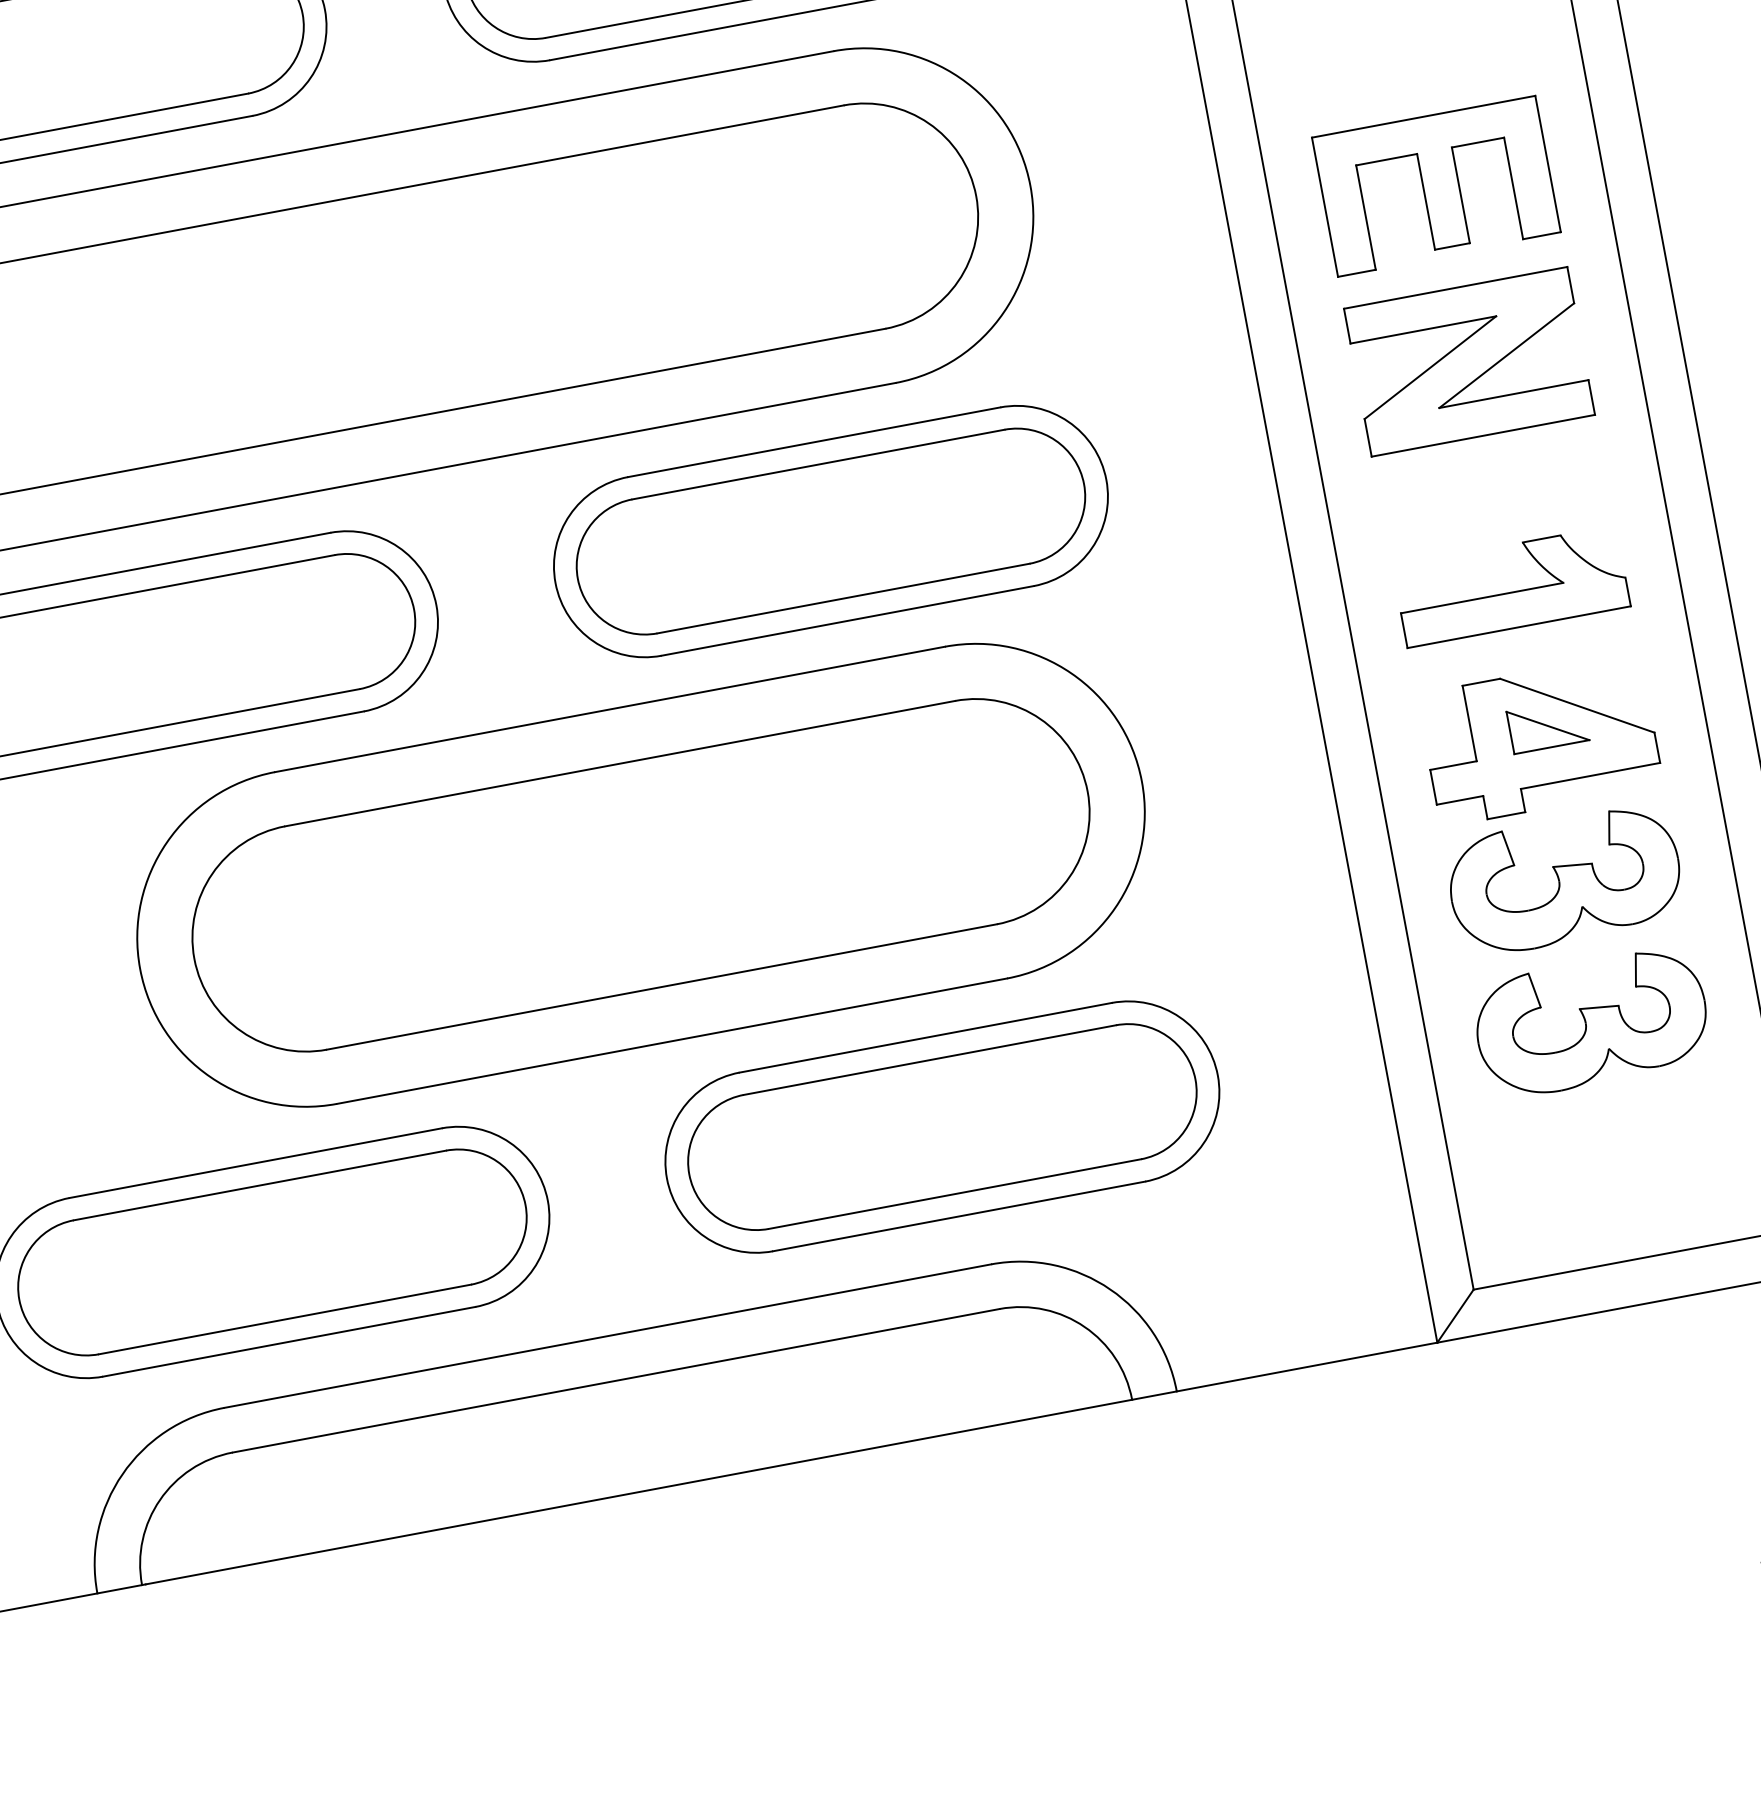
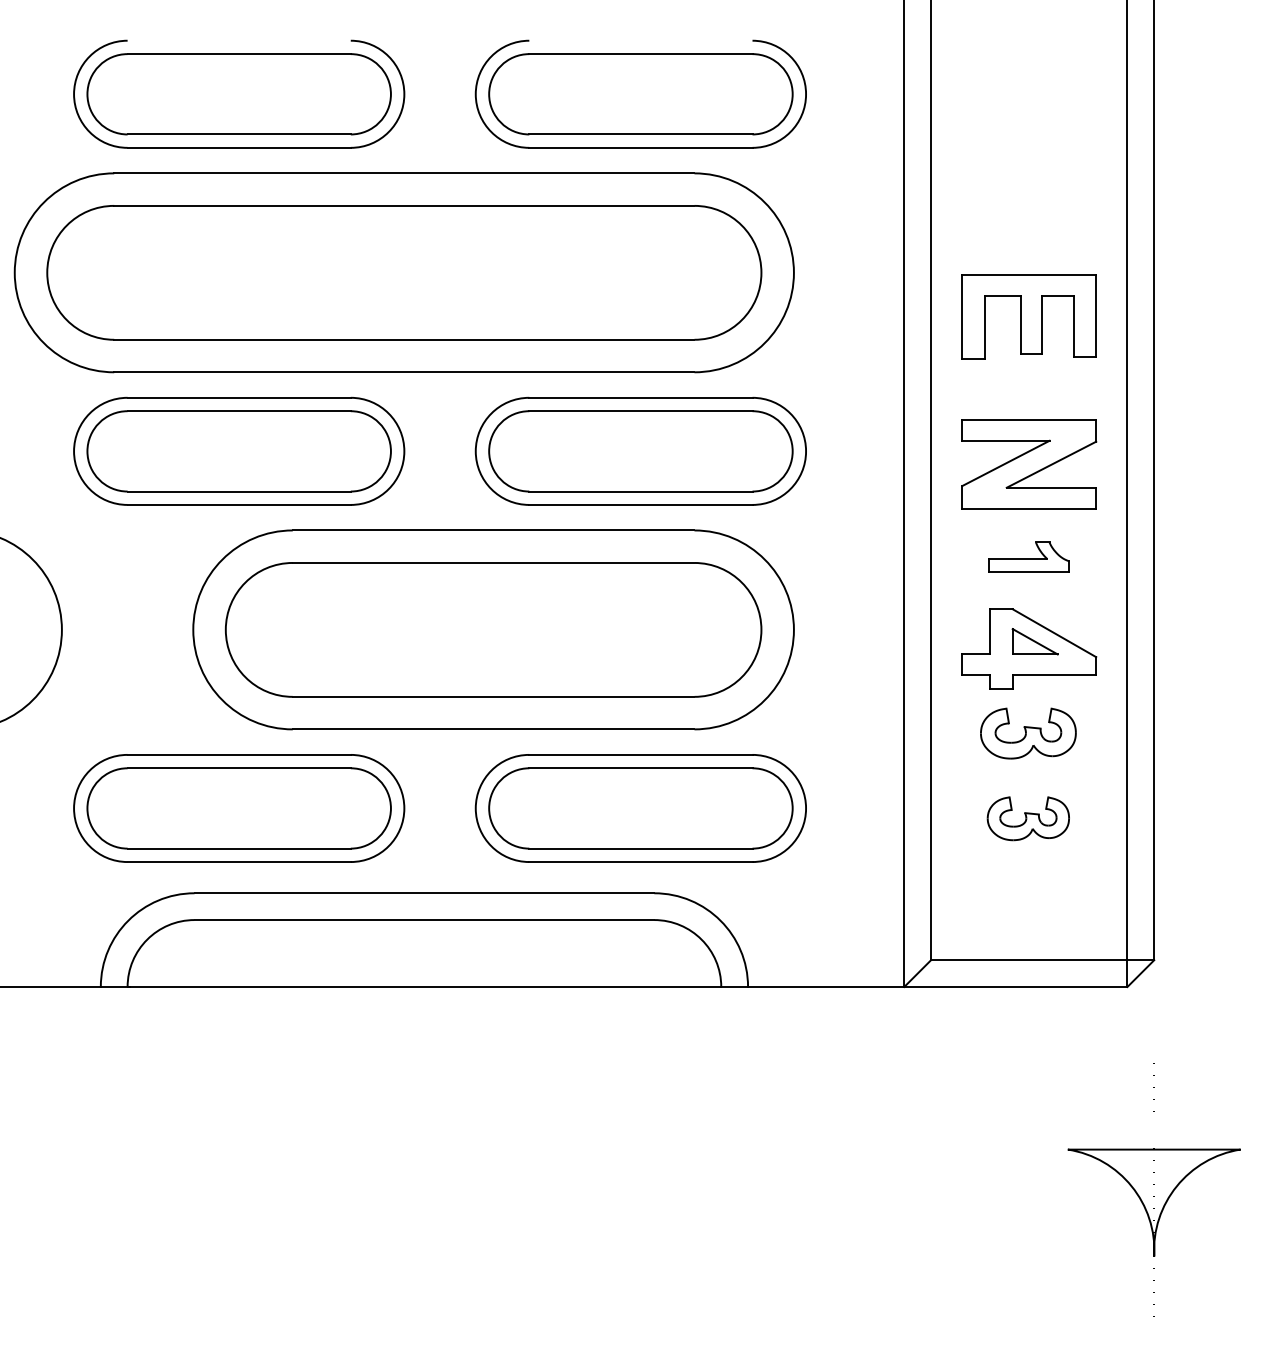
part: (1469, 362) -> (1029, 464), moved
part: (1510, 585) -> (1028, 556), size x0.6
part: (1565, 881) -> (1028, 733), size x0.7
part: (1591, 1022) -> (1028, 818), size x0.6

